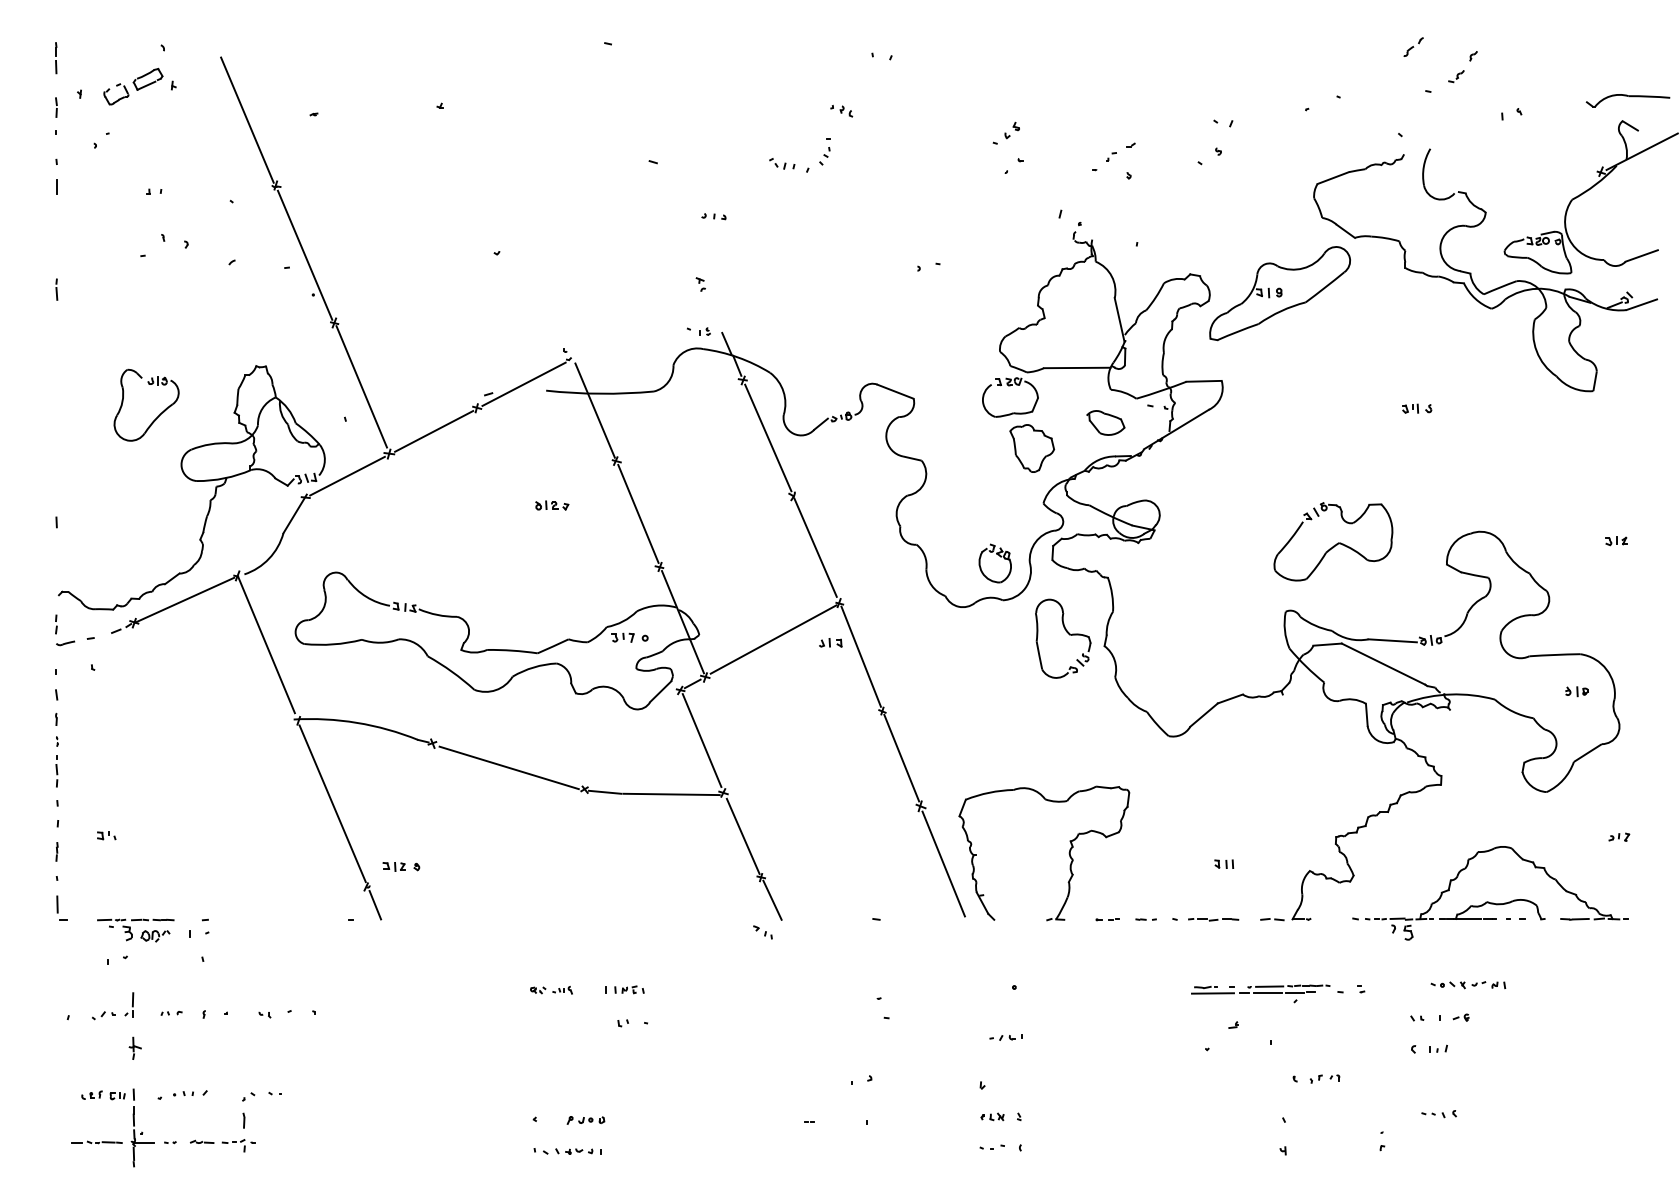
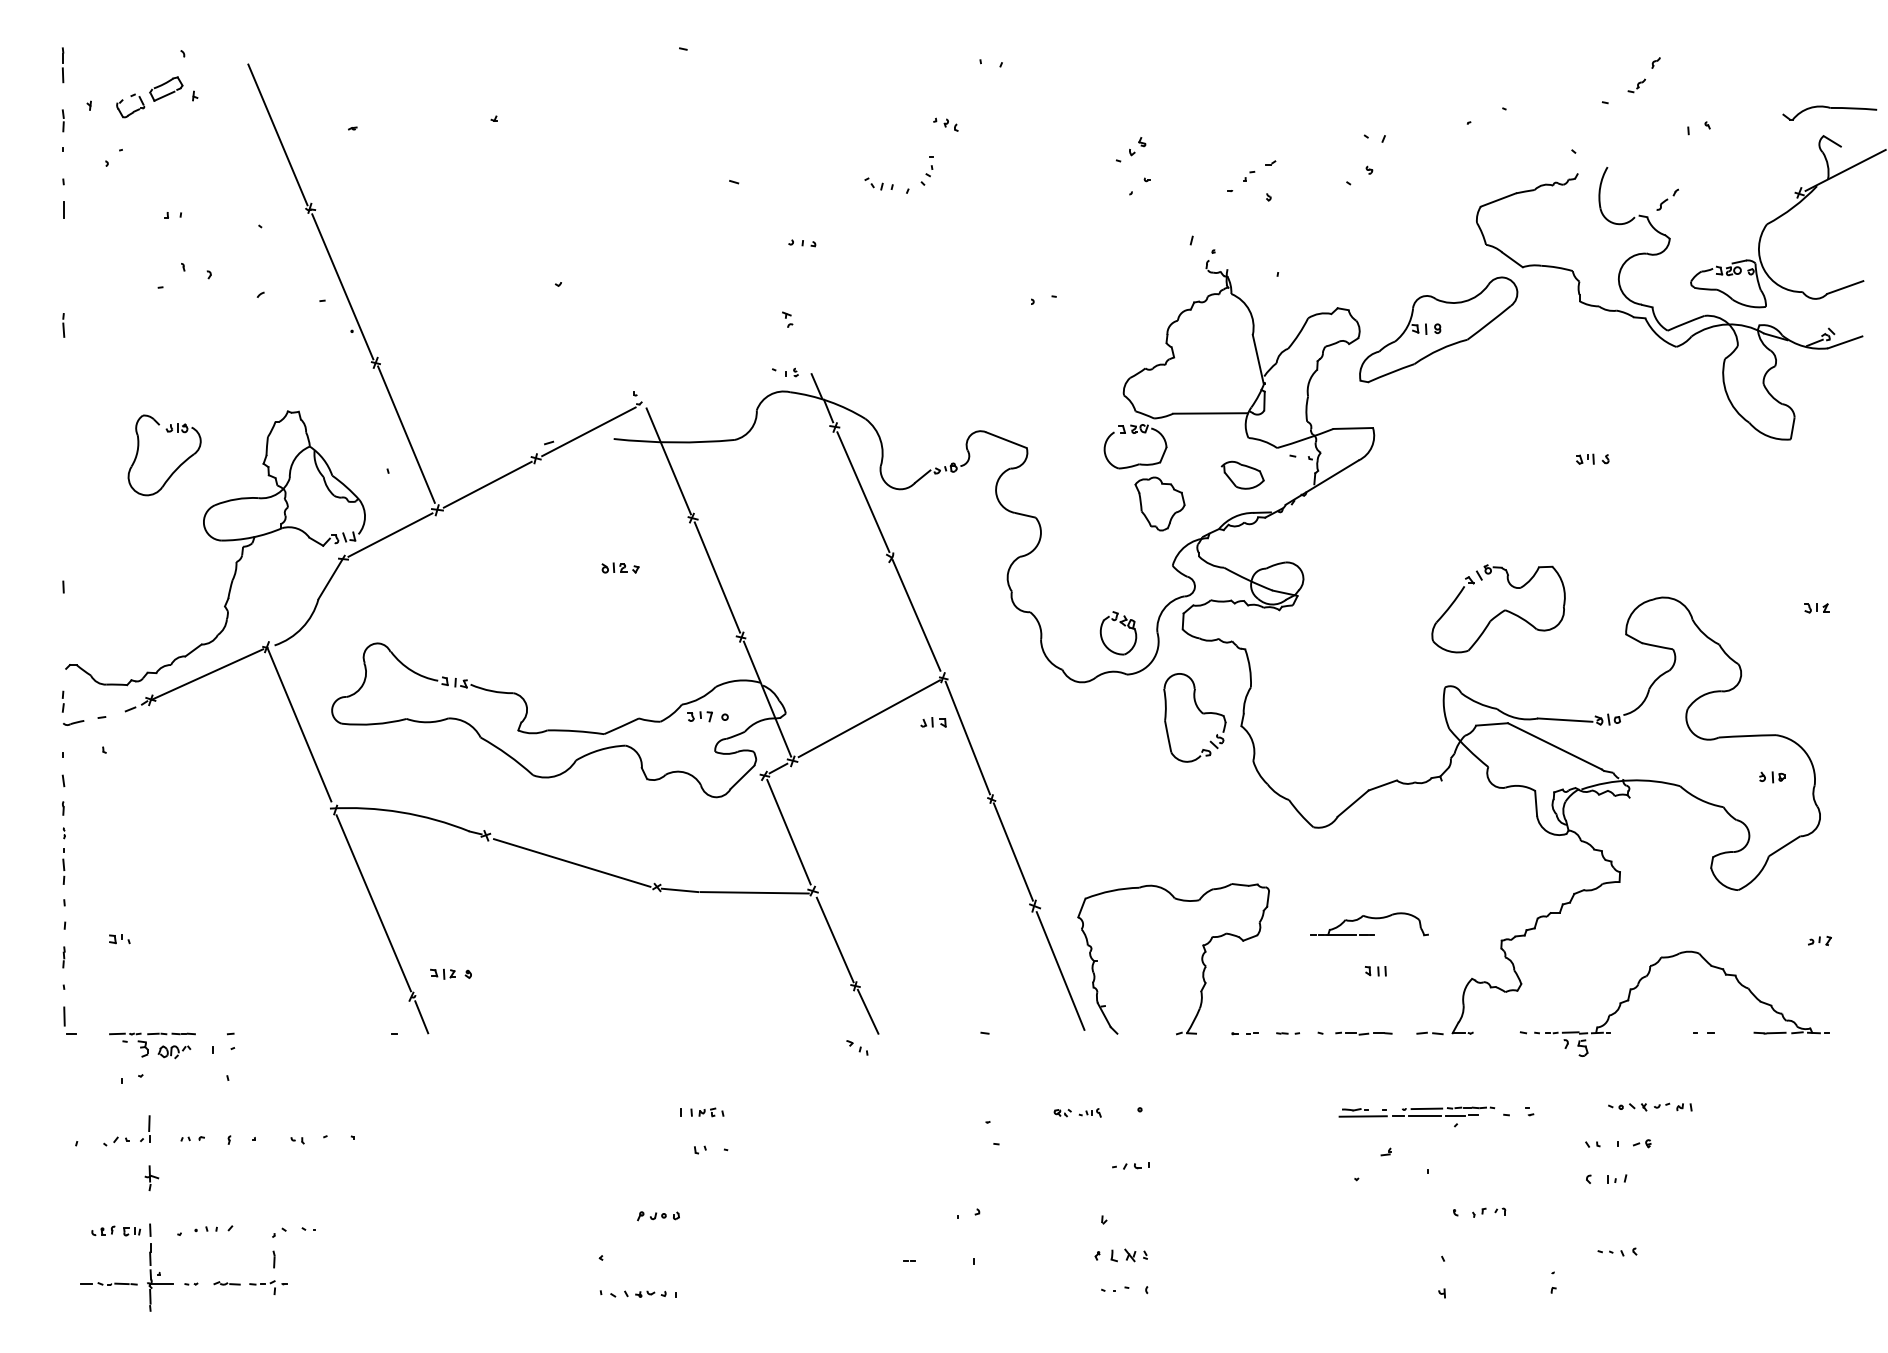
part: (1413, 46) -> (1667, 199), moved
part: (1492, 909) -> (1369, 924), moved
part: (551, 989) -> (1077, 1112), moved
part: (992, 1116) -> (1115, 1254), size x1.6
part: (585, 1120) -> (658, 1216), moved

